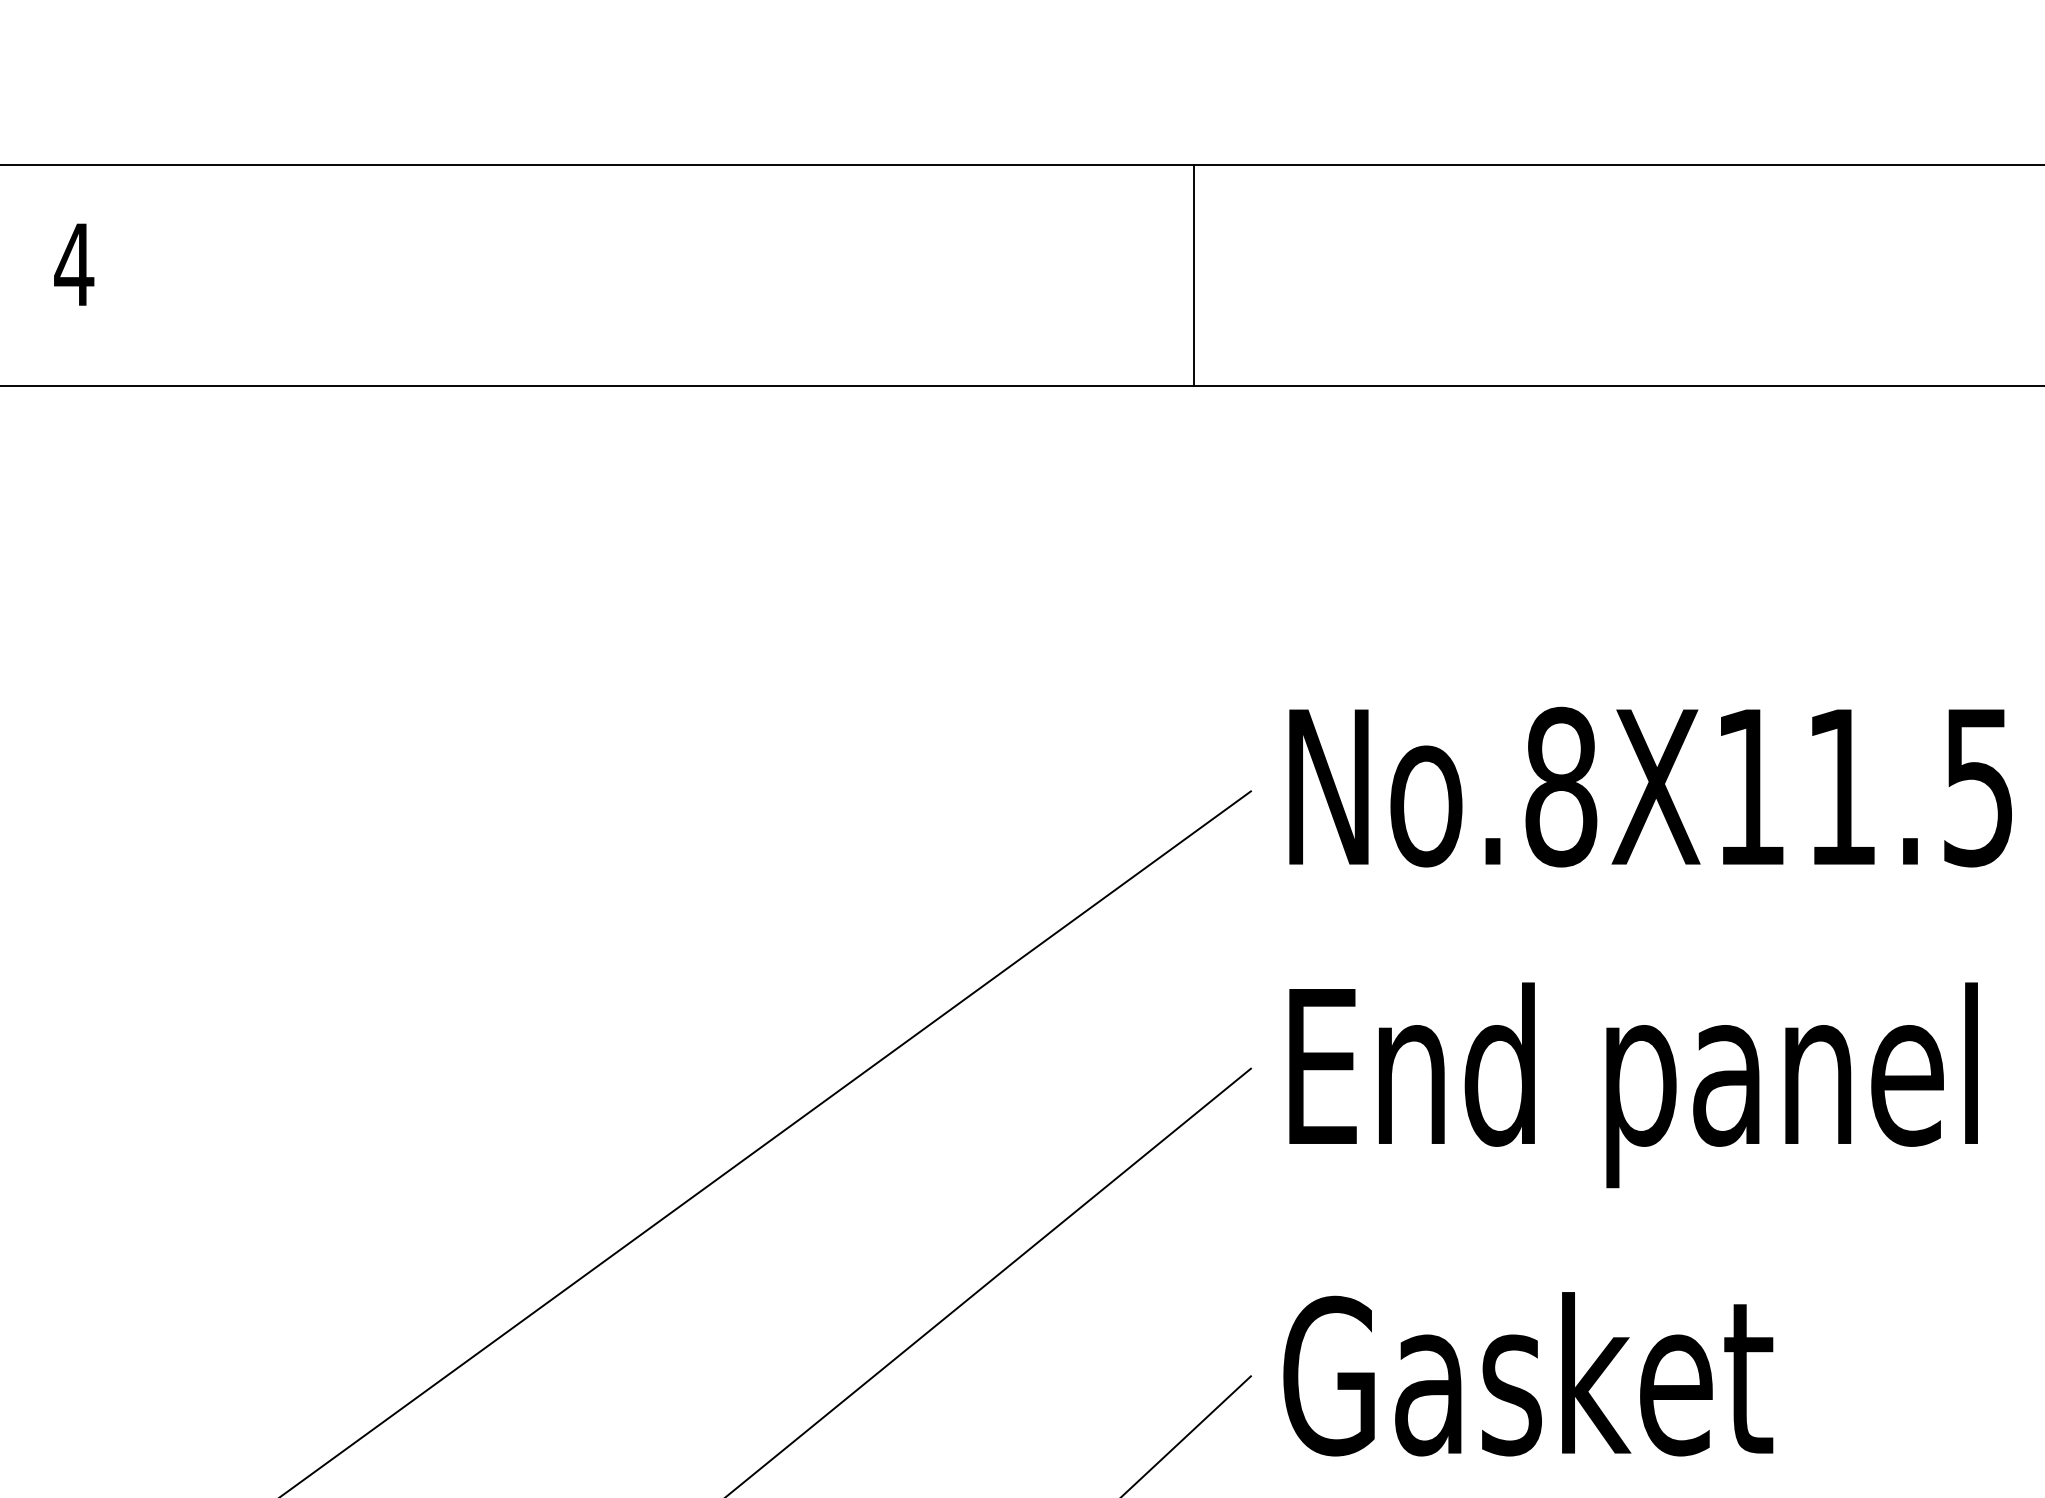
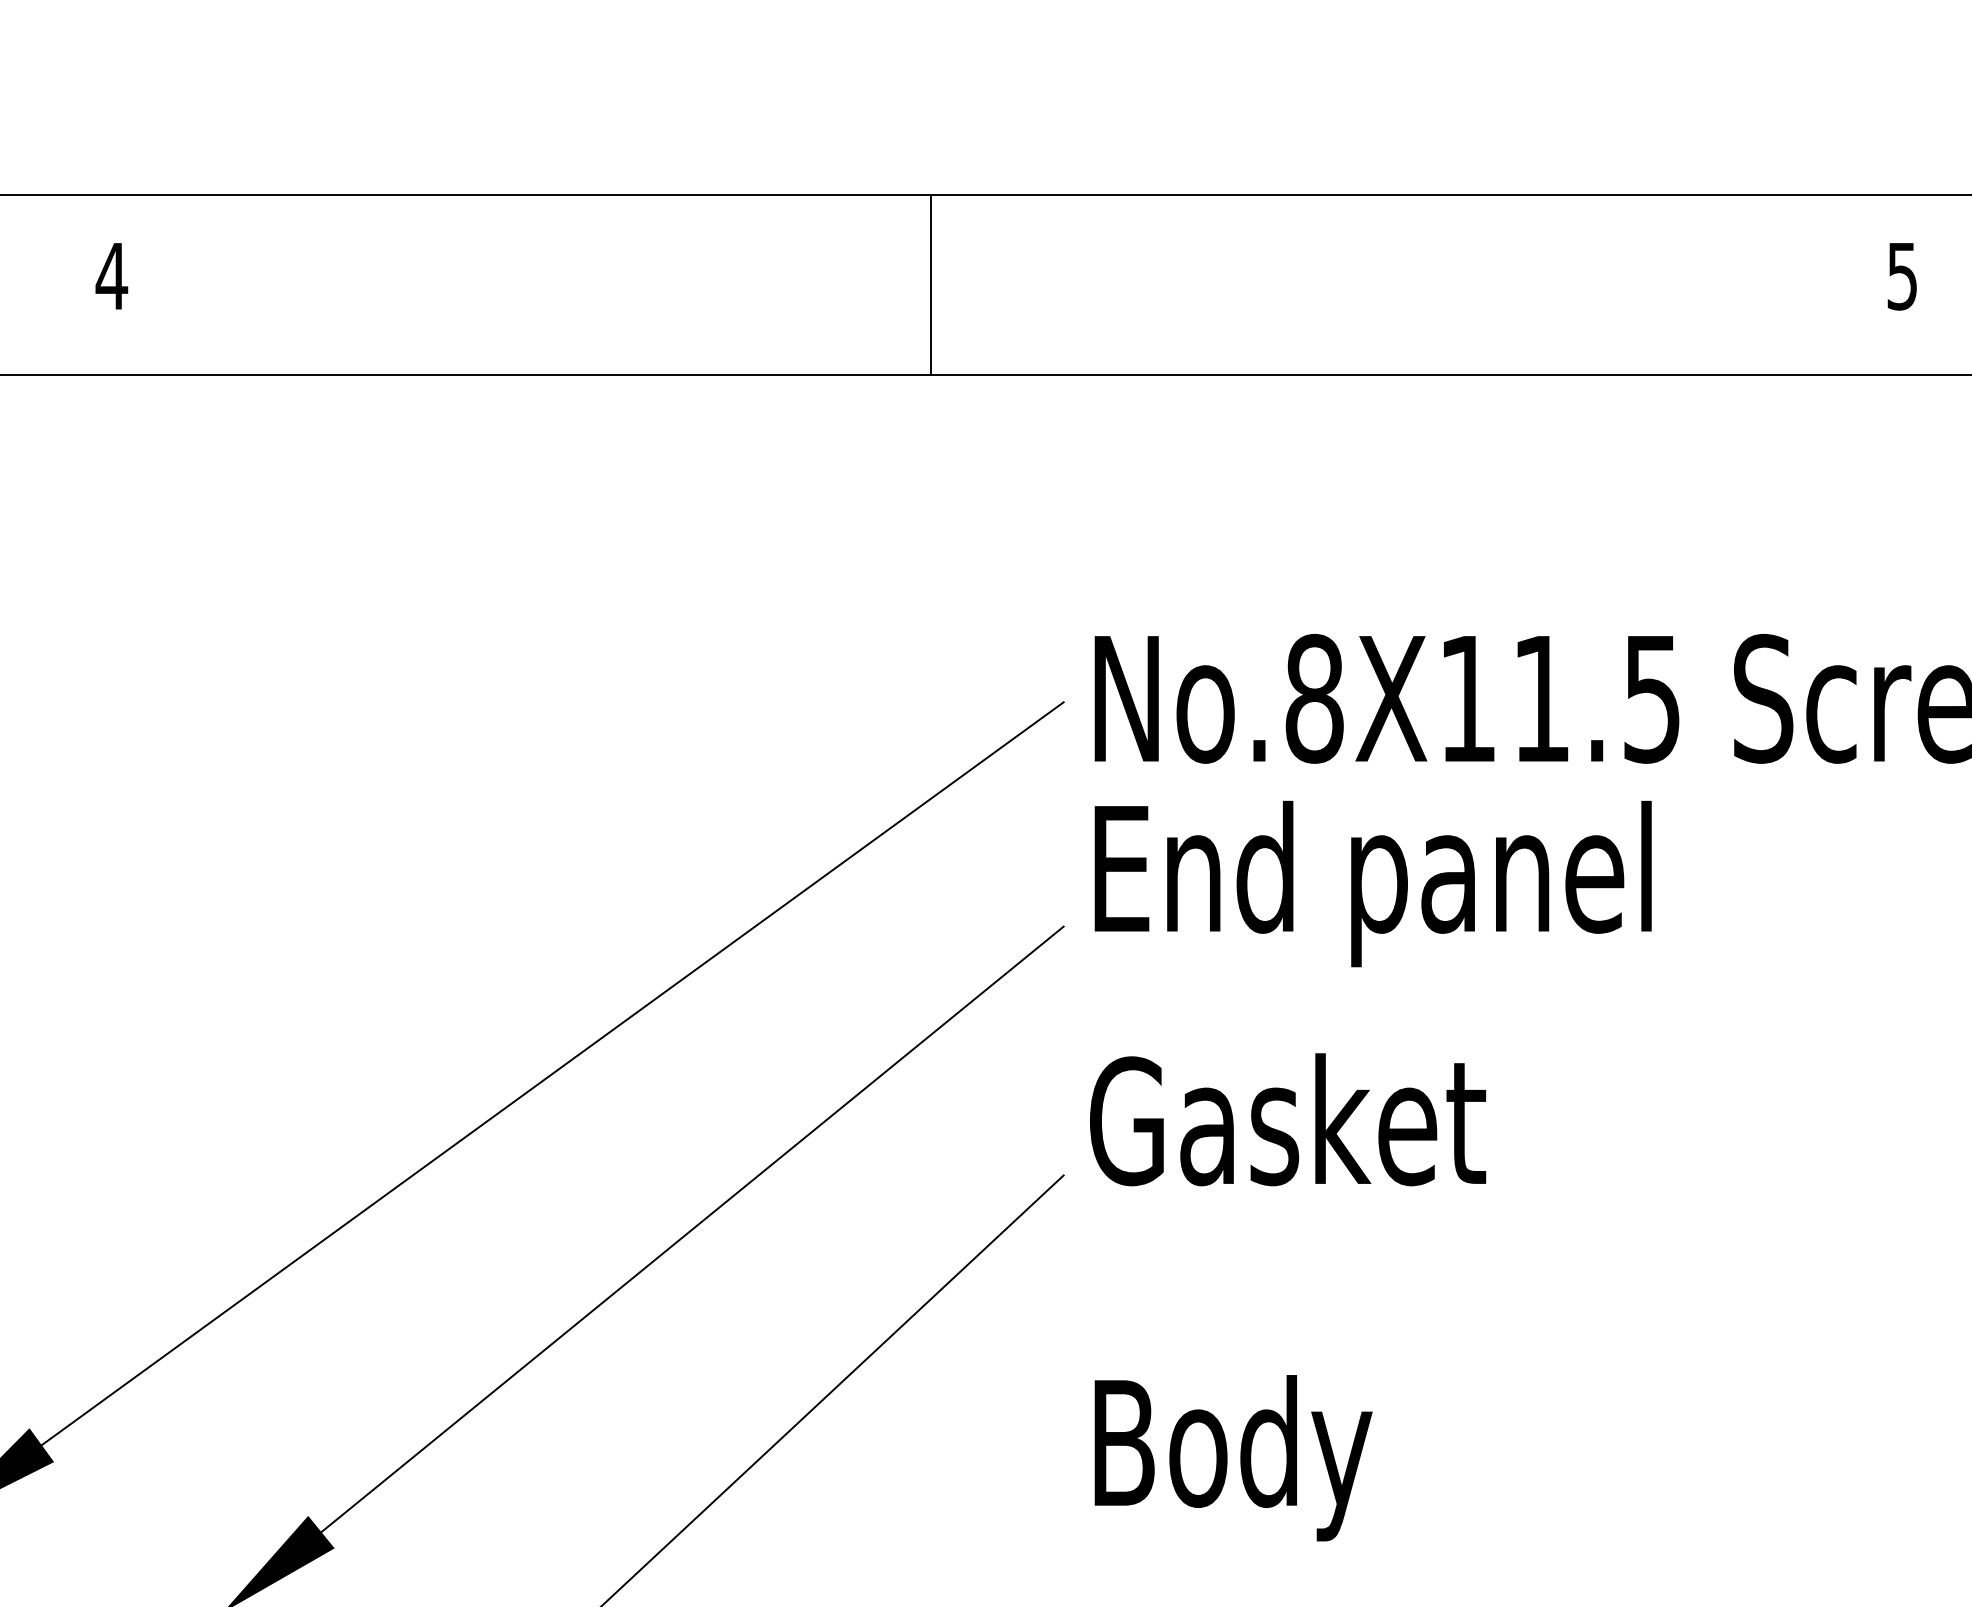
line: (1193, 274) -> (930, 284), moved
text: (1632, 1084) -> (1372, 883), moved
text: (1528, 1373) -> (1288, 1119), moved

